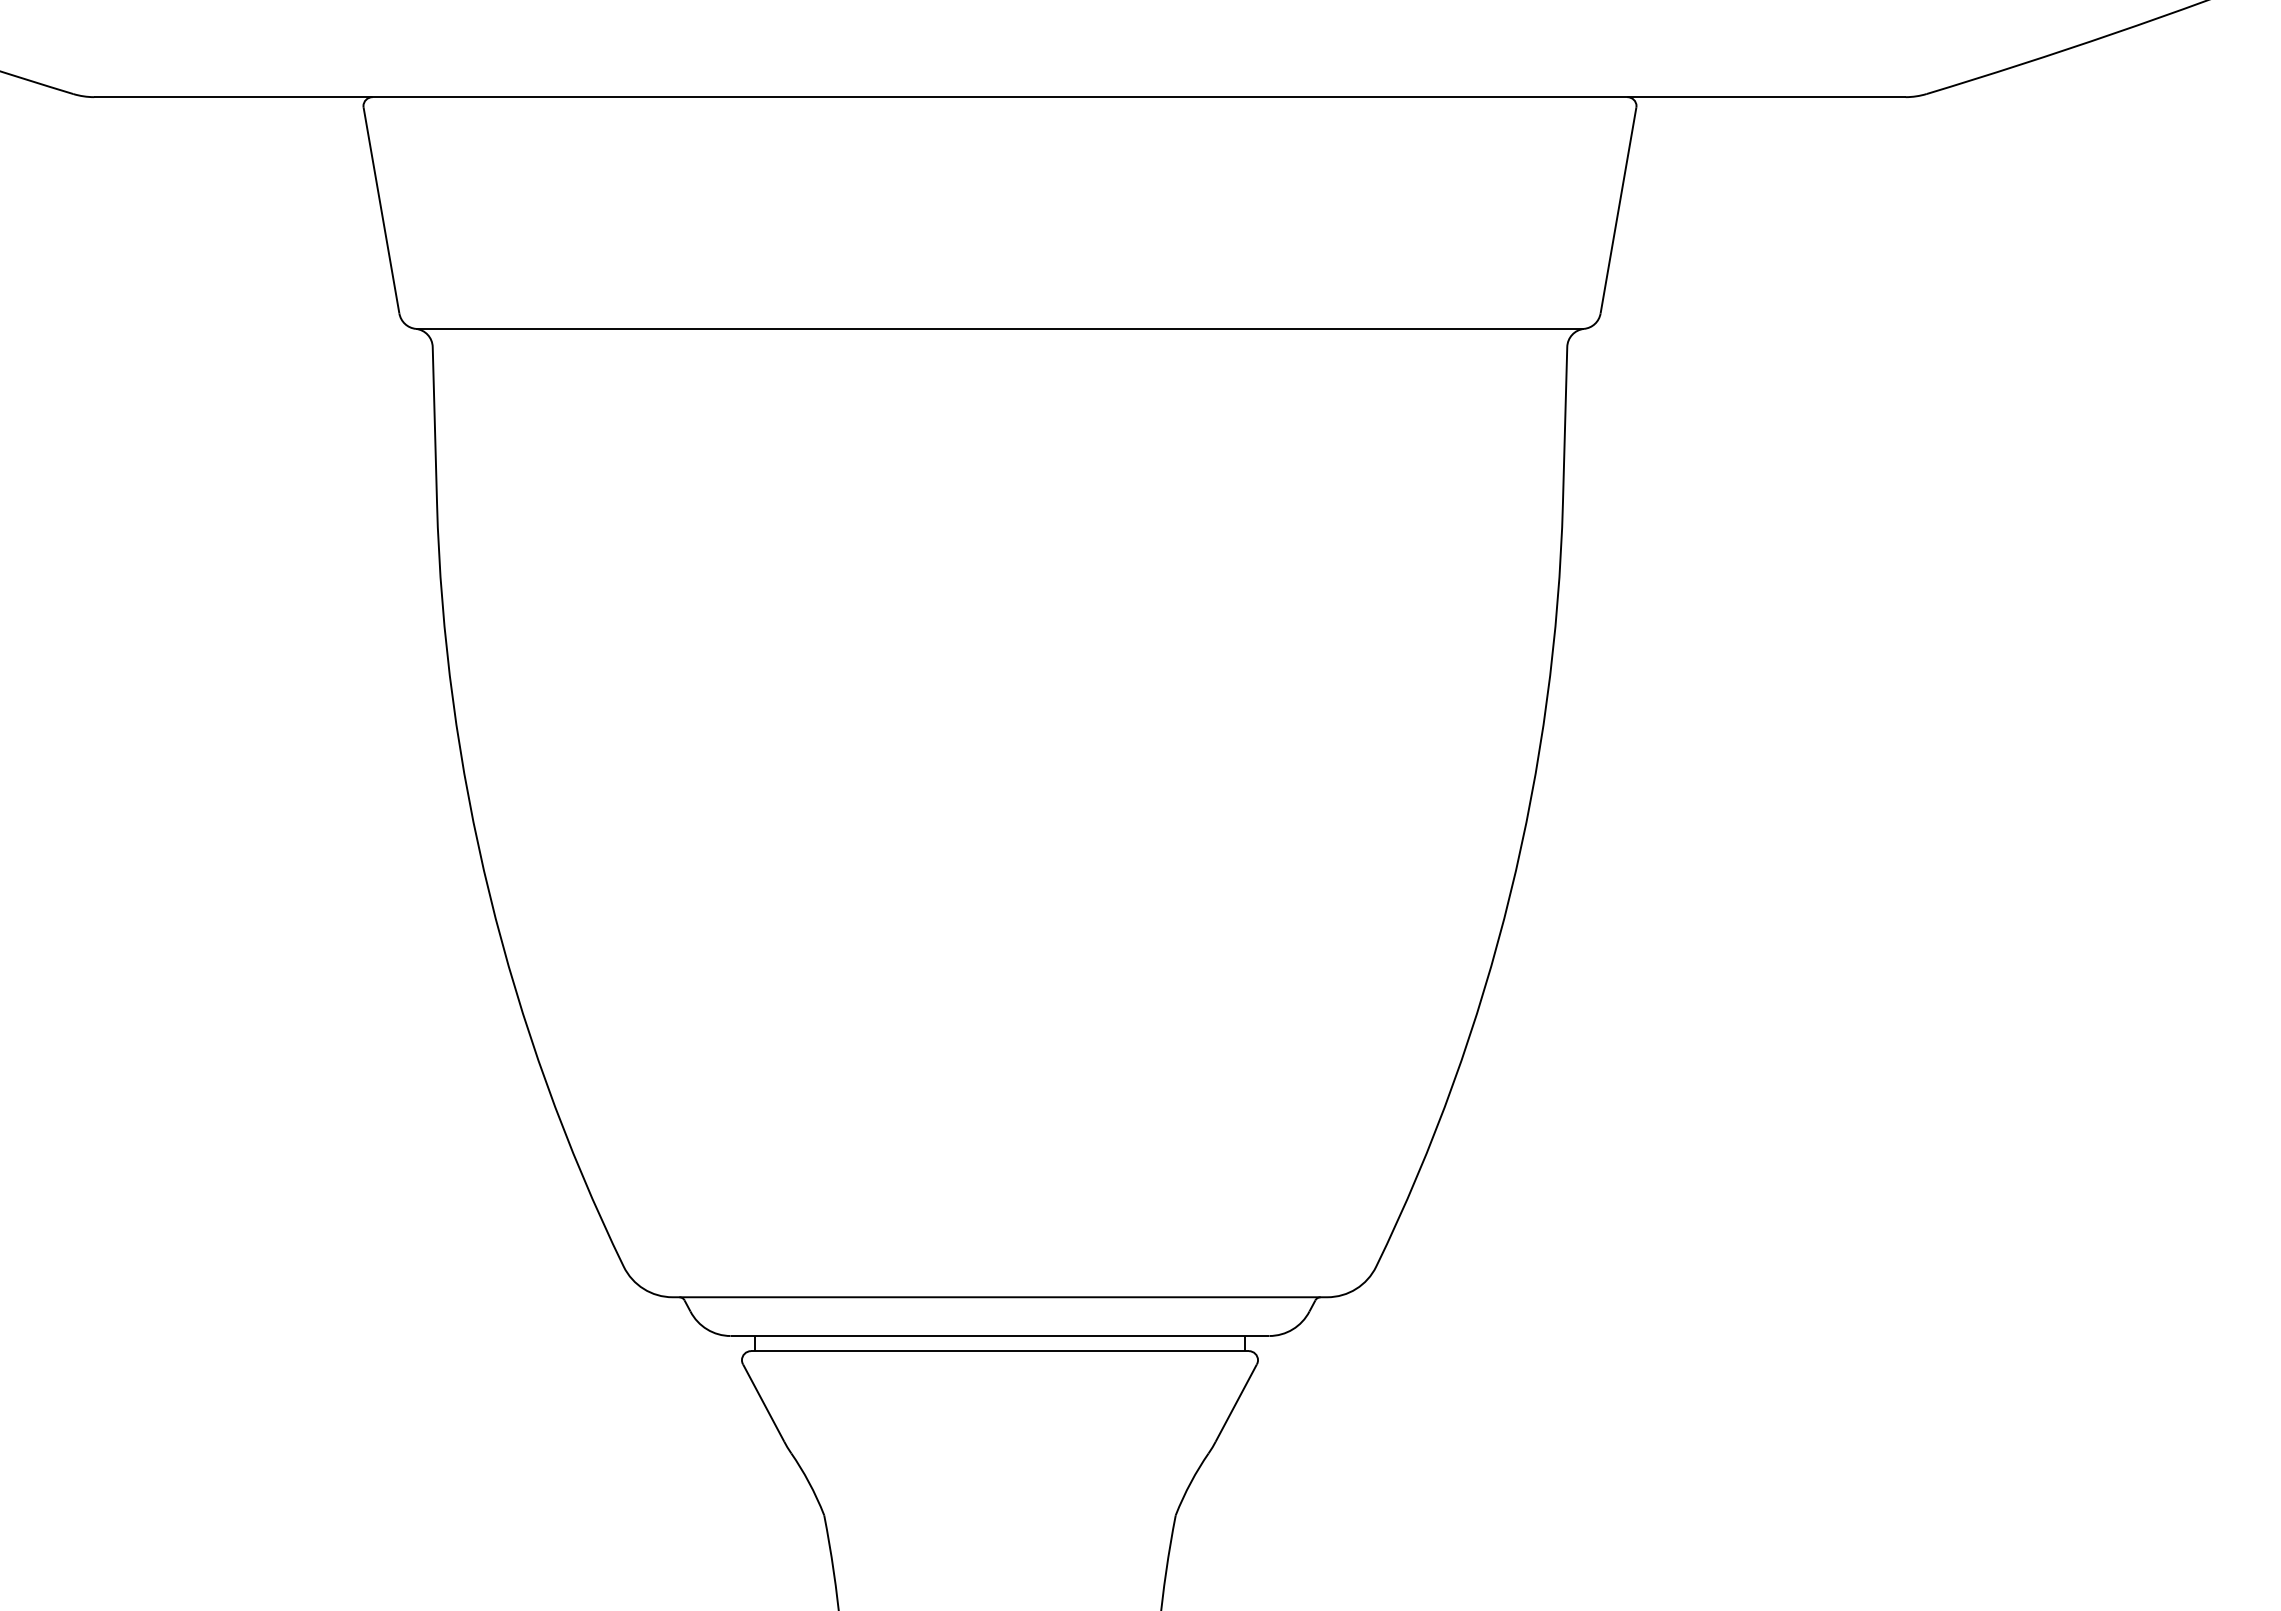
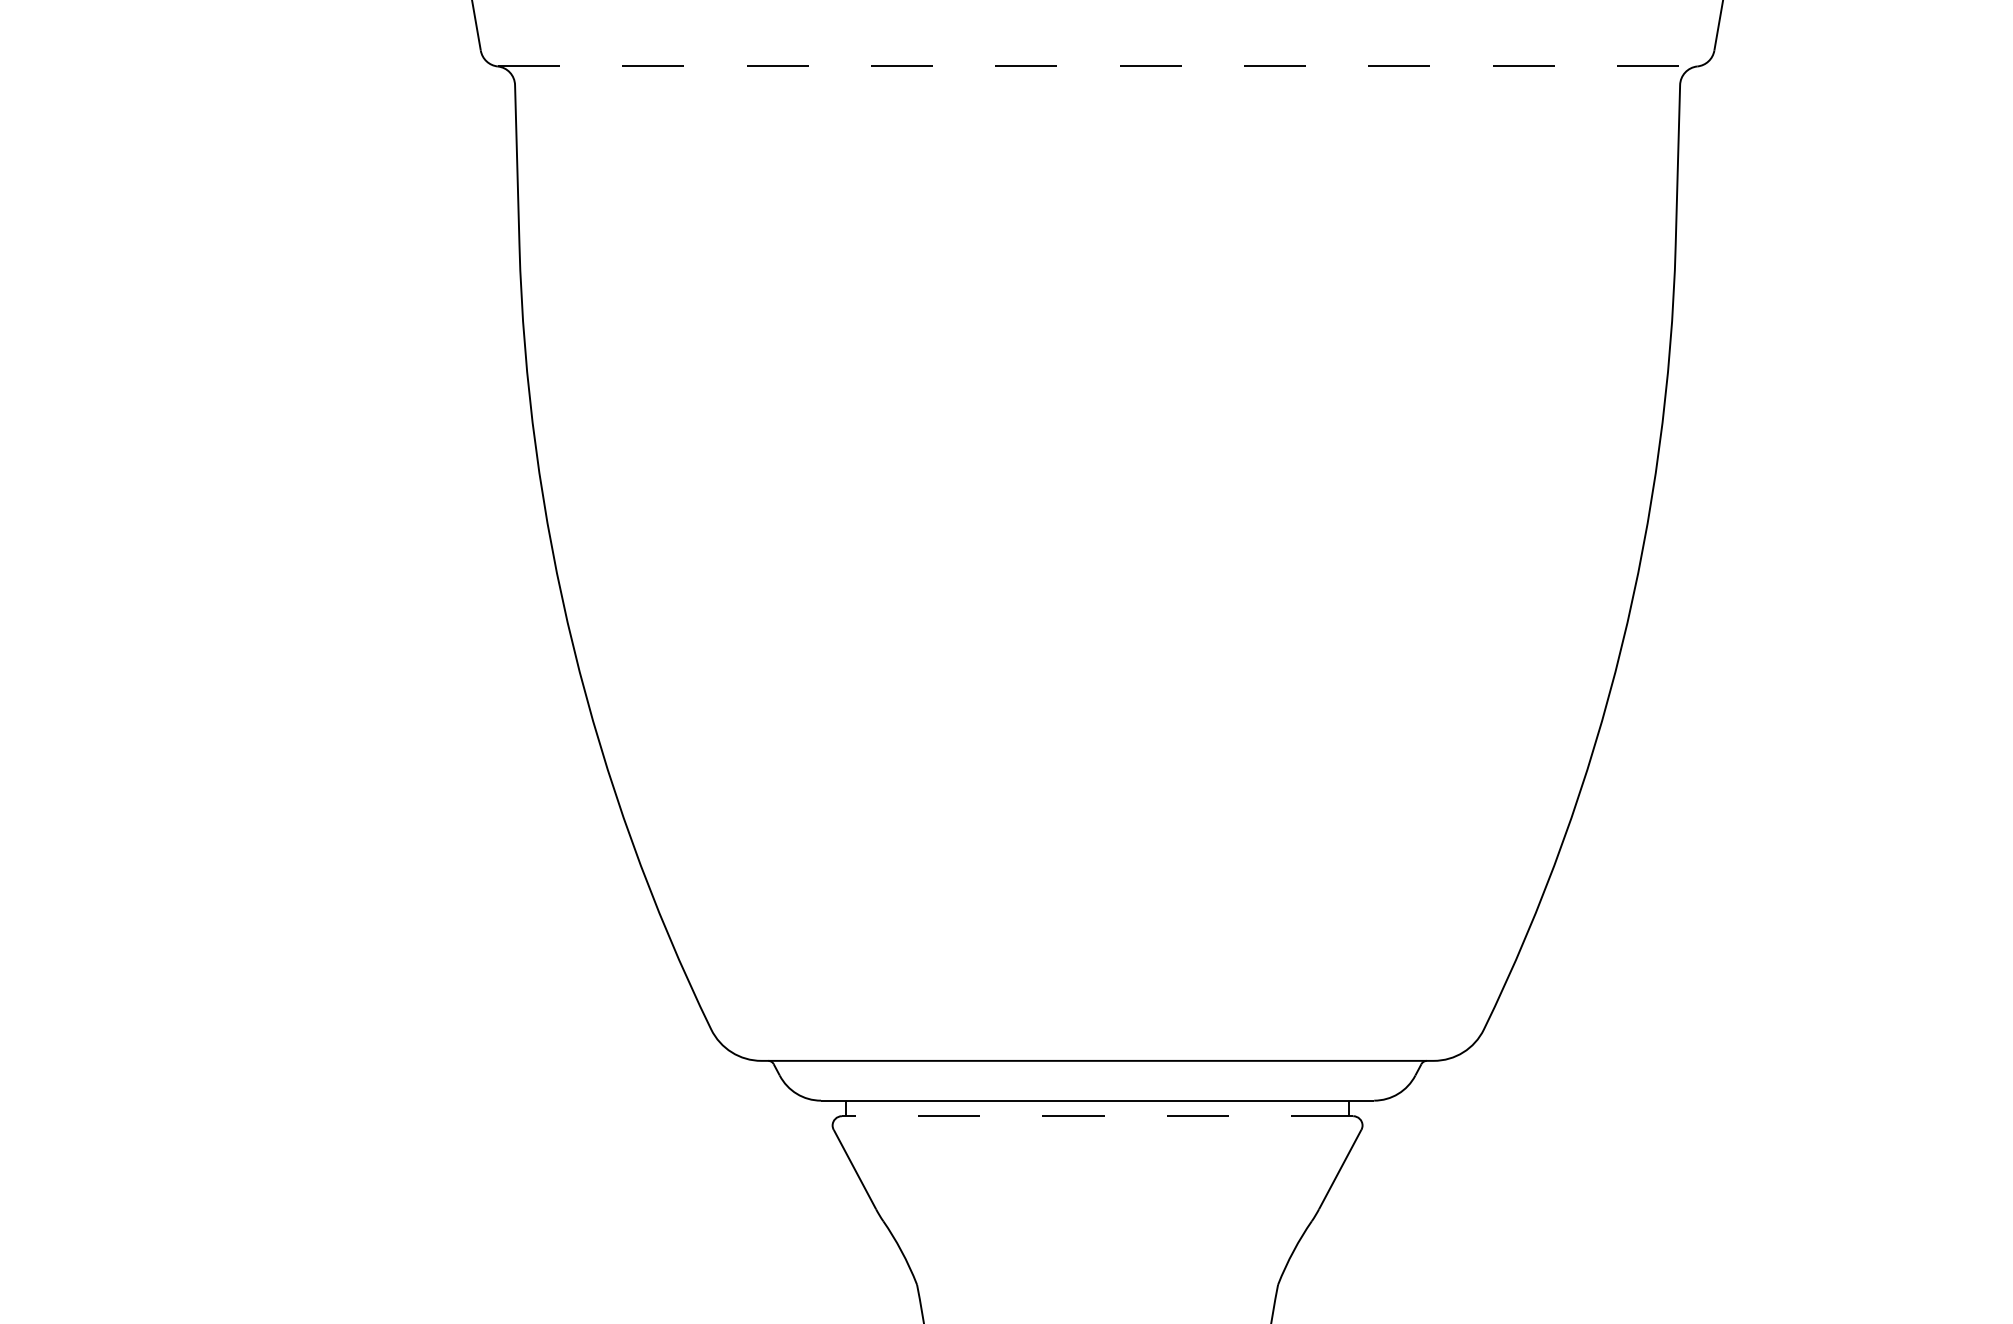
line: (999, 328) -> (1097, 66), solid -> dashed
line: (999, 1351) -> (1097, 1116), solid -> dashed

